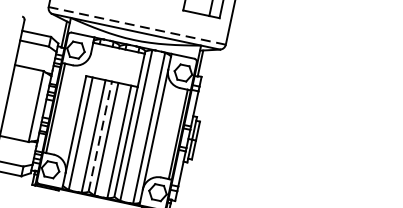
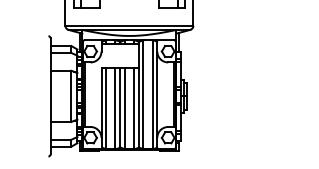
line: (137, 25) -> (129, 25), dashed -> solid
line: (100, 136) -> (120, 107), dashed -> solid

